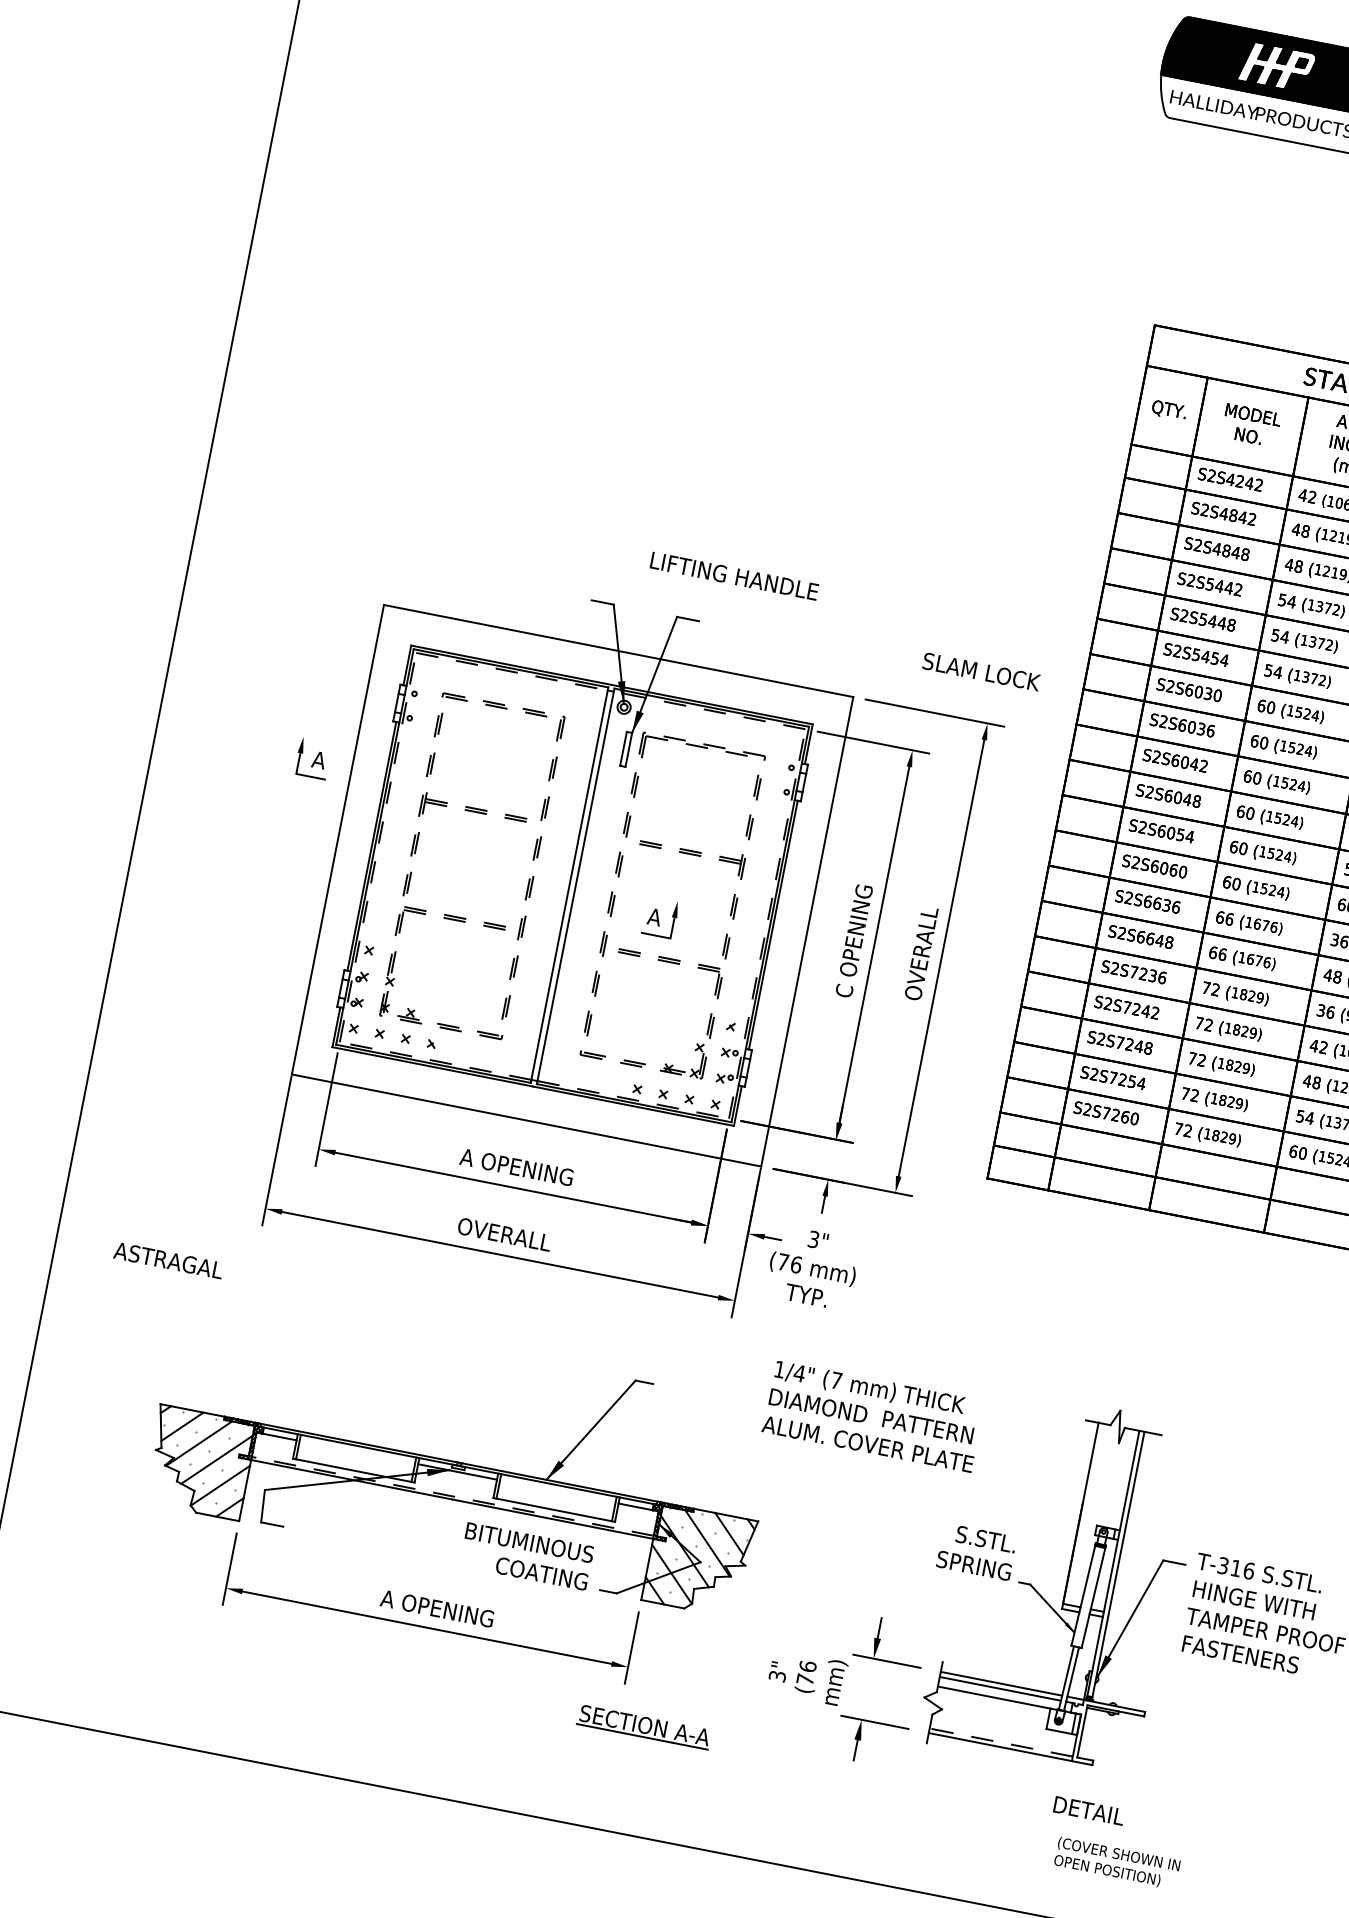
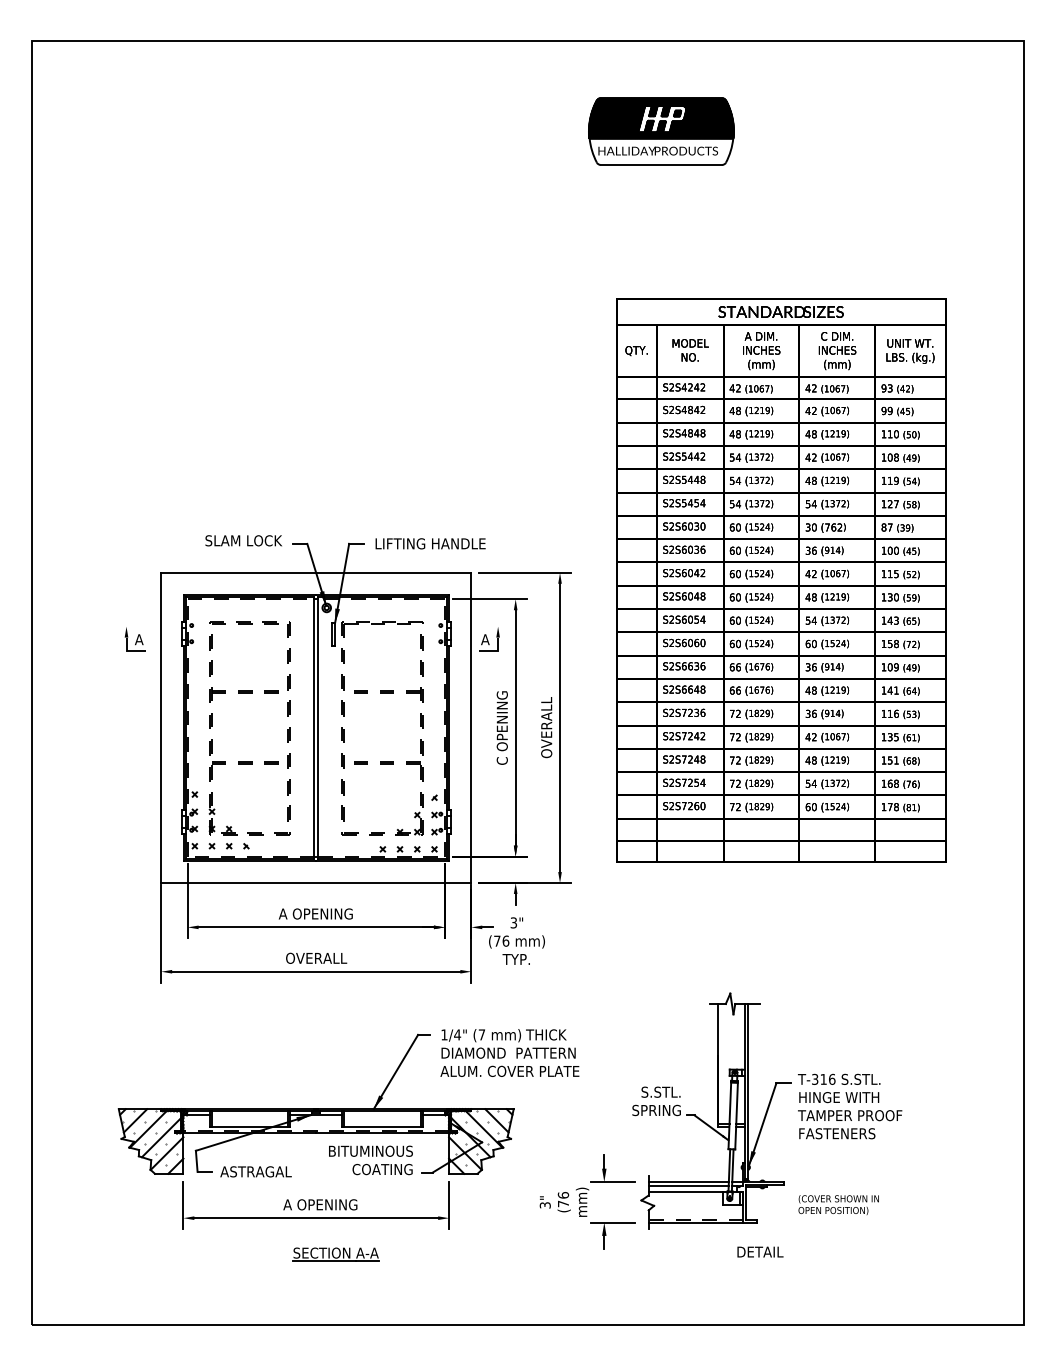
text: (734, 575) -> (430, 543), moved
text: (981, 671) -> (243, 540), moved
part: (311, 758) -> (134, 639), moved
part: (660, 918) -> (489, 639), moved
text: (167, 1259) -> (255, 1171), moved
text: (872, 1415) -> (509, 1052), moved
part: (643, 1727) -> (335, 1254), moved
text: (1116, 1862) -> (838, 1204), moved

